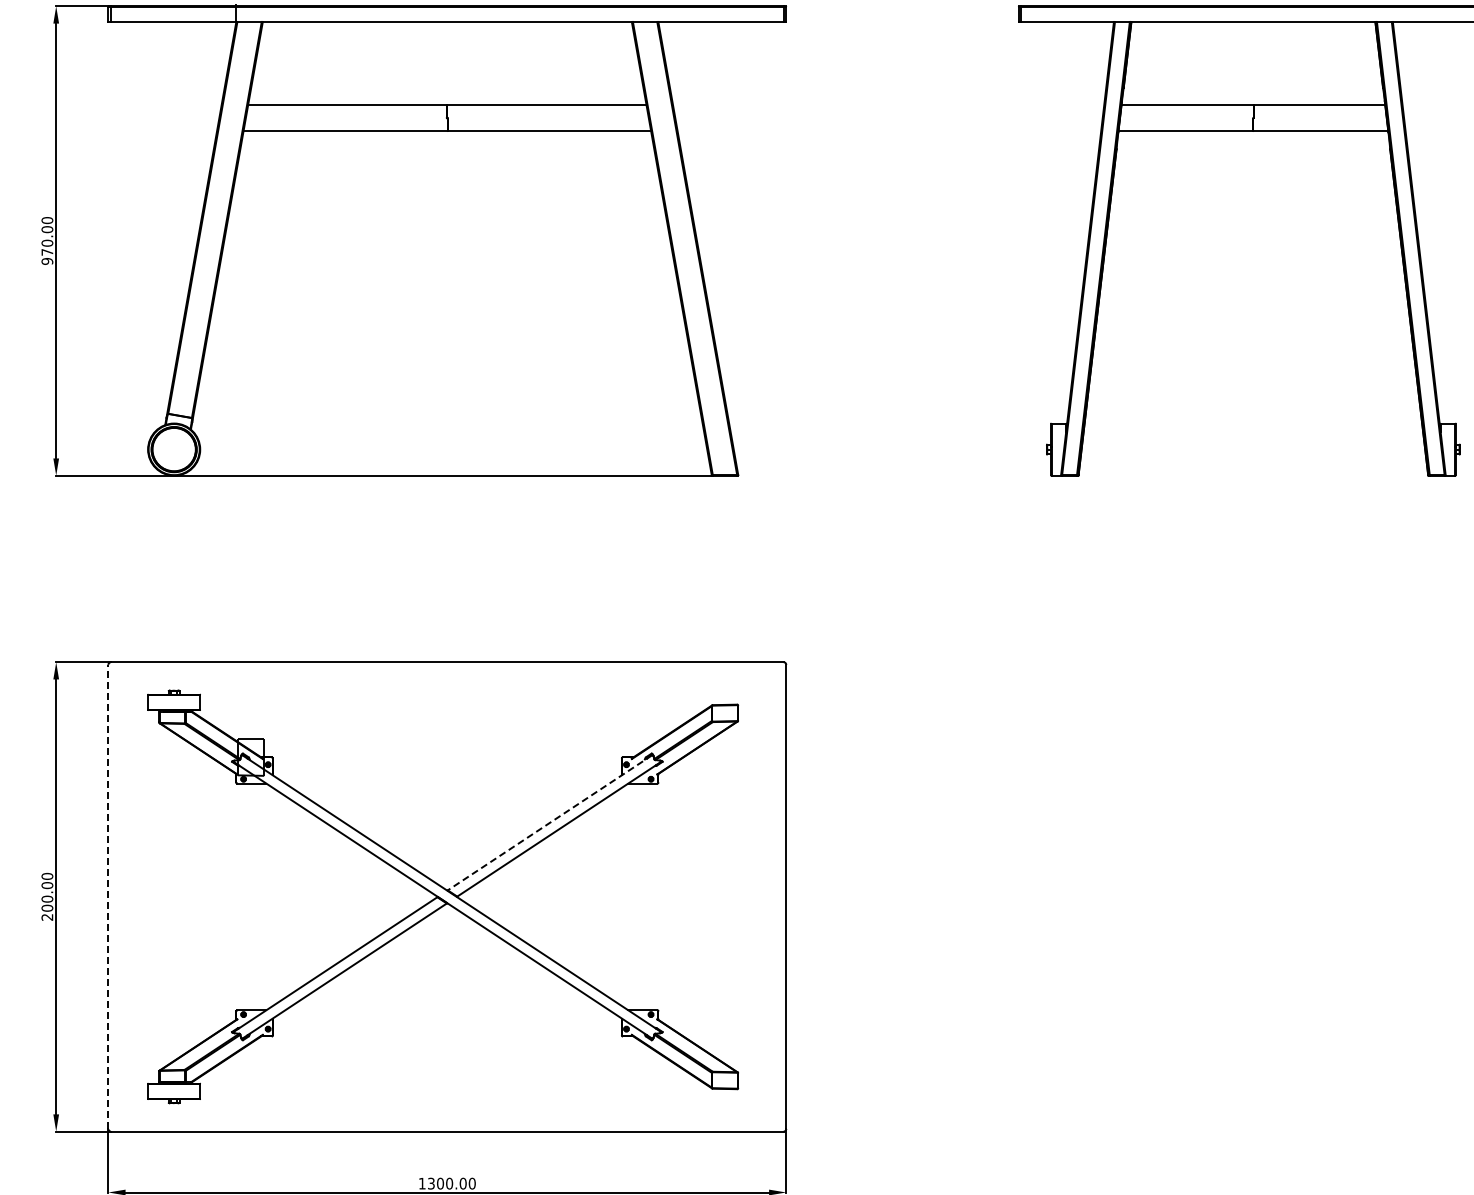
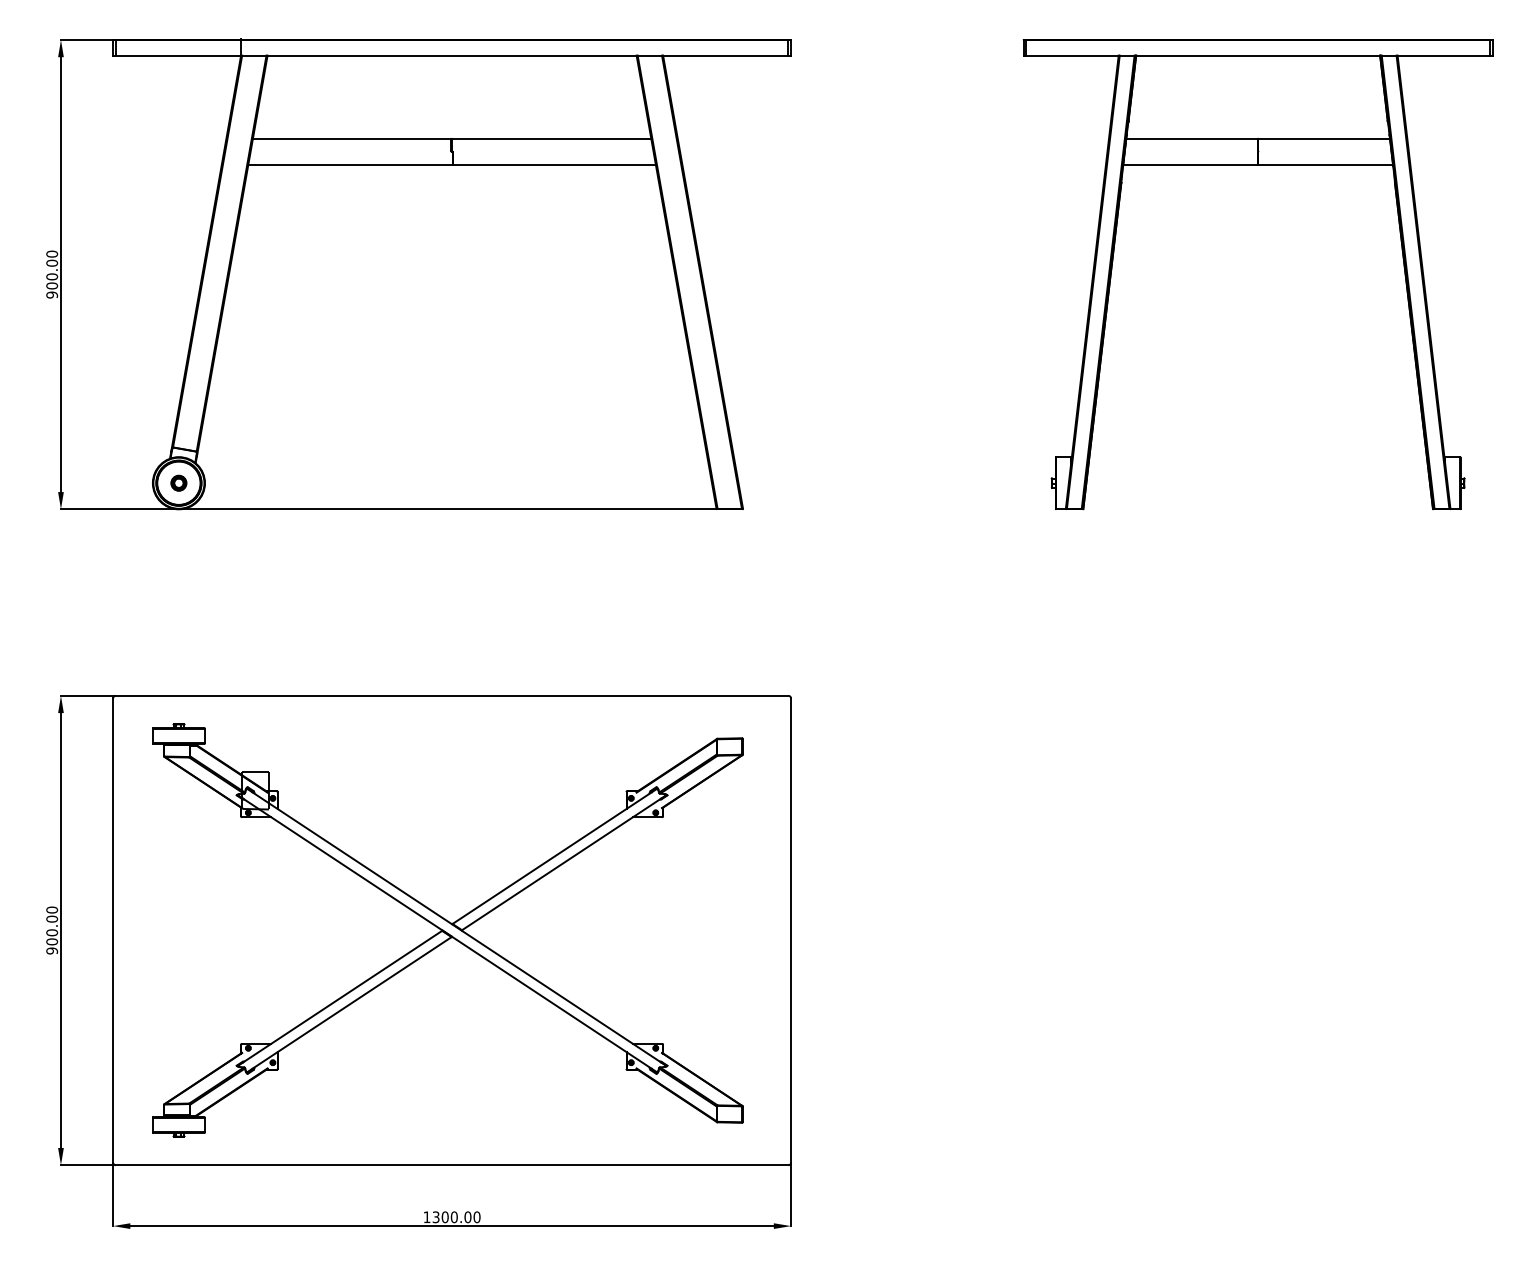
text: (47, 251) -> (52, 285), 970.00 -> 900.00
part: (173, 448) -> (178, 482), added
line: (549, 822) -> (554, 856), dashed -> solid
line: (108, 896) -> (113, 930), dashed -> solid
text: (47, 916) -> (52, 950), 200.00 -> 900.00

